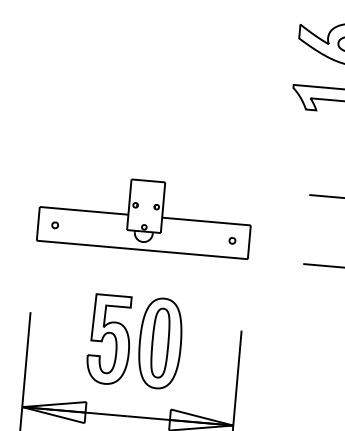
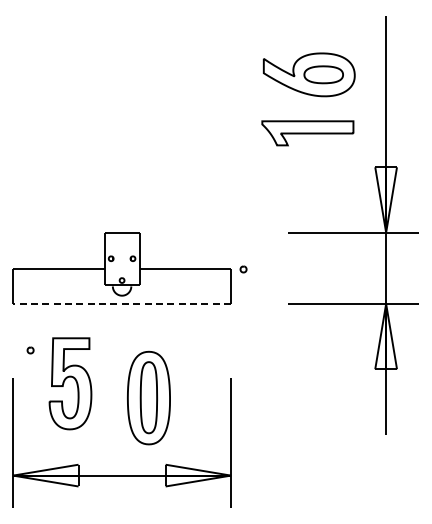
part: (55, 225) -> (30, 350), moved
part: (232, 240) -> (243, 269), moved
line: (142, 249) -> (122, 303), solid -> dashed
part: (109, 339) -> (70, 383), moved

